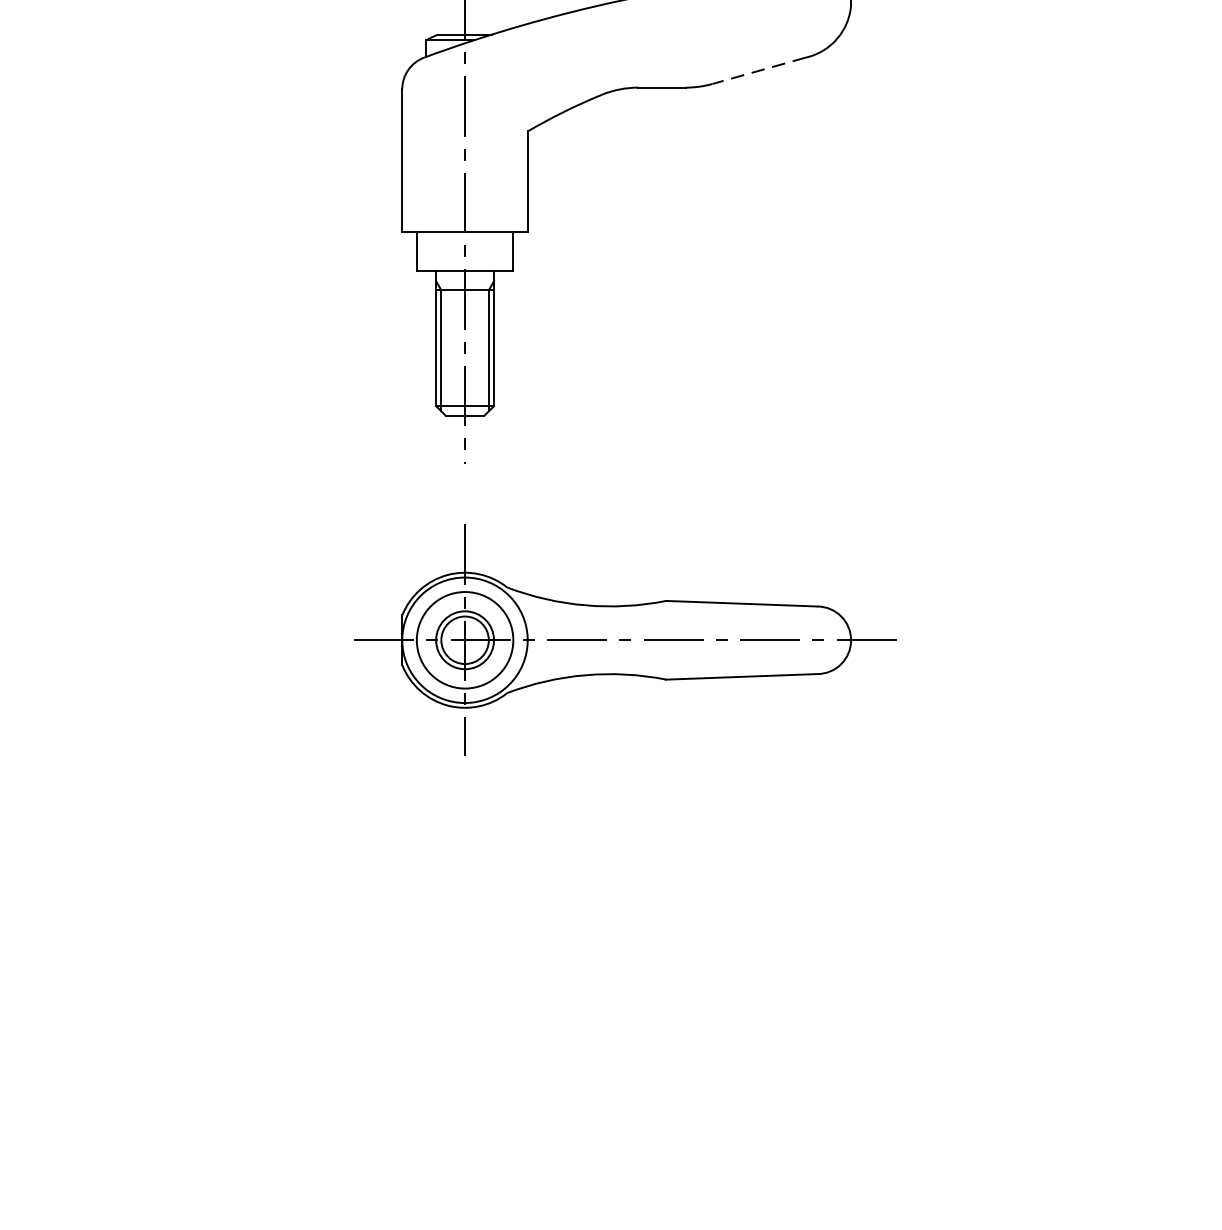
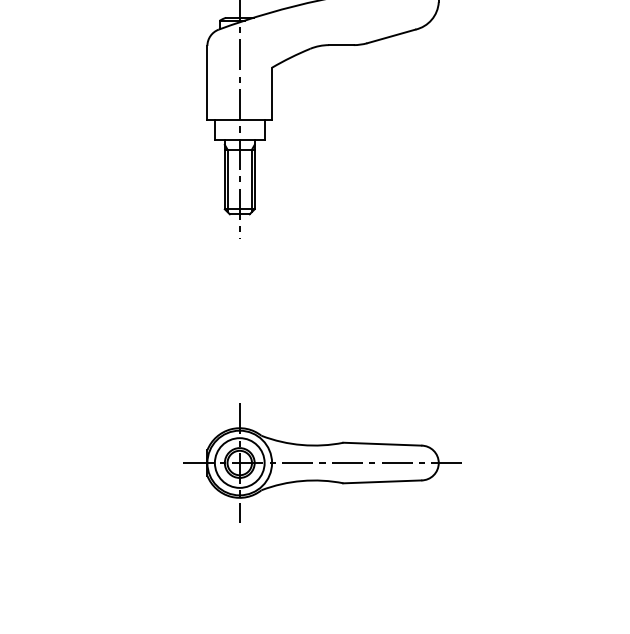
line: (759, 70) -> (391, 36), dashed -> solid
part: (625, 639) -> (322, 462), moved

